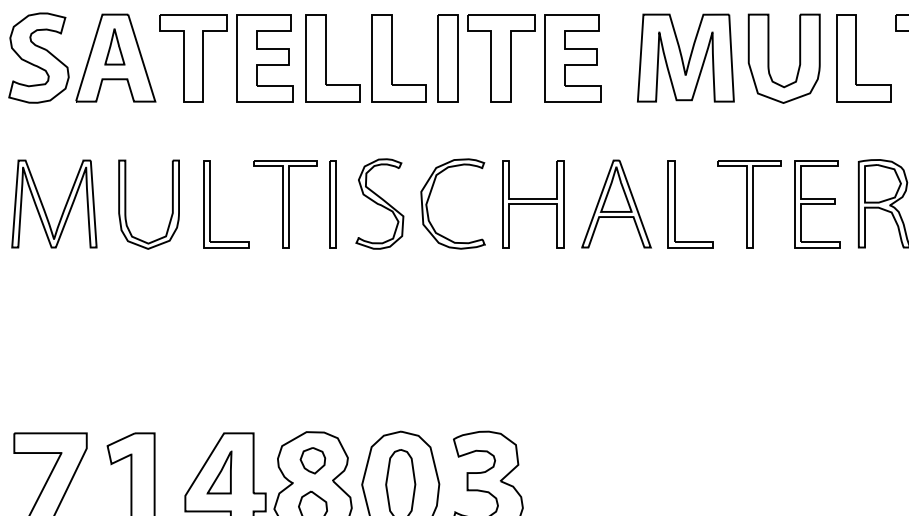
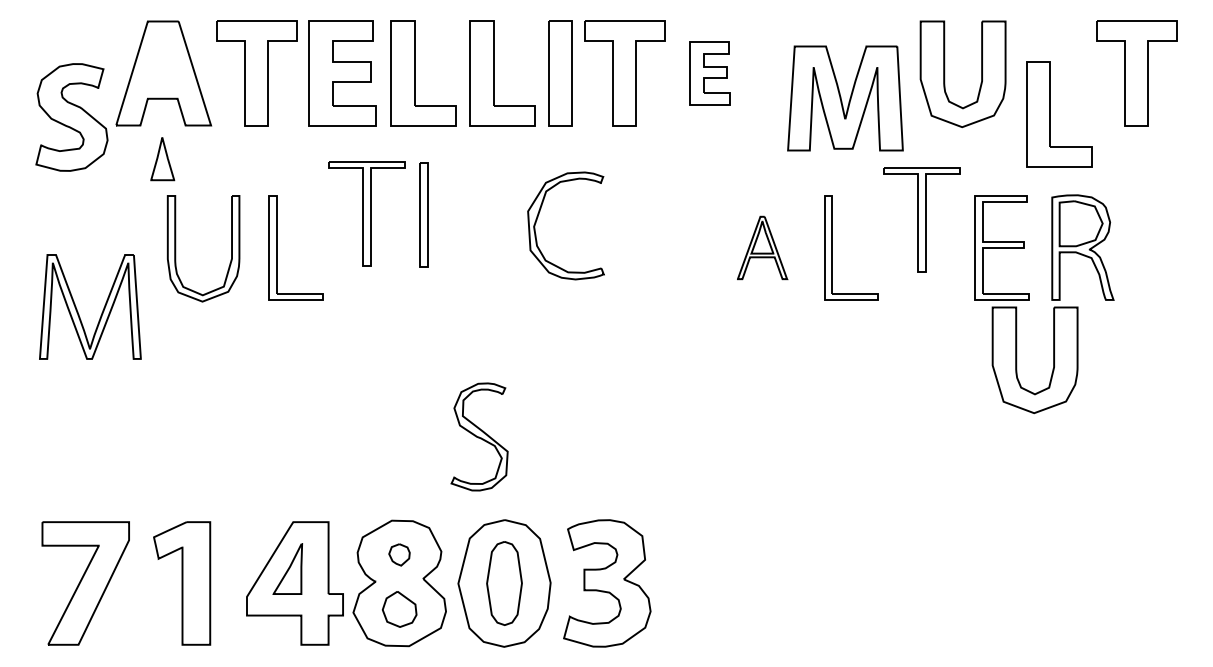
part: (114, 47) -> (162, 159), moved
part: (38, 58) -> (71, 117), moved
part: (572, 58) -> (709, 73), size x0.6
part: (685, 58) -> (845, 98), moved
part: (856, 58) -> (1050, 114), moved
part: (429, 196) -> (538, 217), moved
part: (285, 203) -> (366, 213), moved
part: (332, 203) -> (423, 214), moved
part: (379, 203) -> (479, 436), moved
part: (532, 203) -> (662, 247), removed
part: (616, 203) -> (762, 247), size x0.6
part: (749, 203) -> (921, 219), moved
part: (63, 208) -> (101, 312), moved
part: (829, 298) -> (1017, 360), added
part: (312, 460) -> (399, 554), size x0.7

